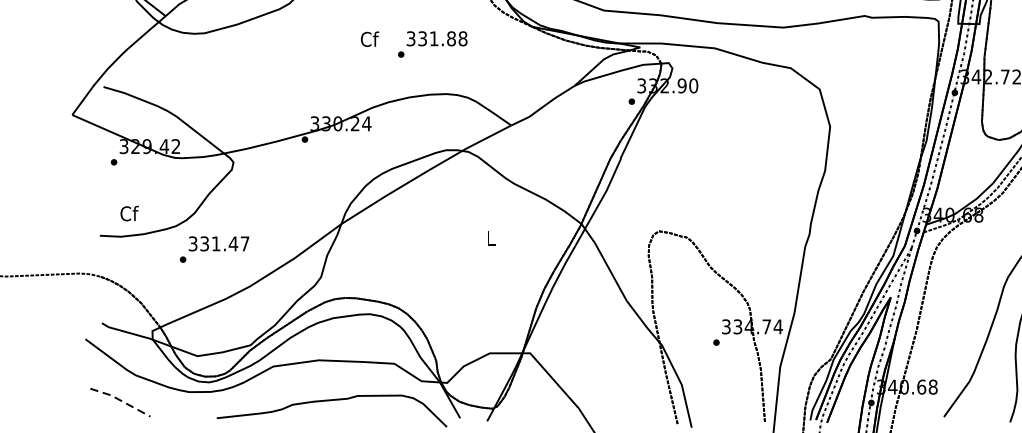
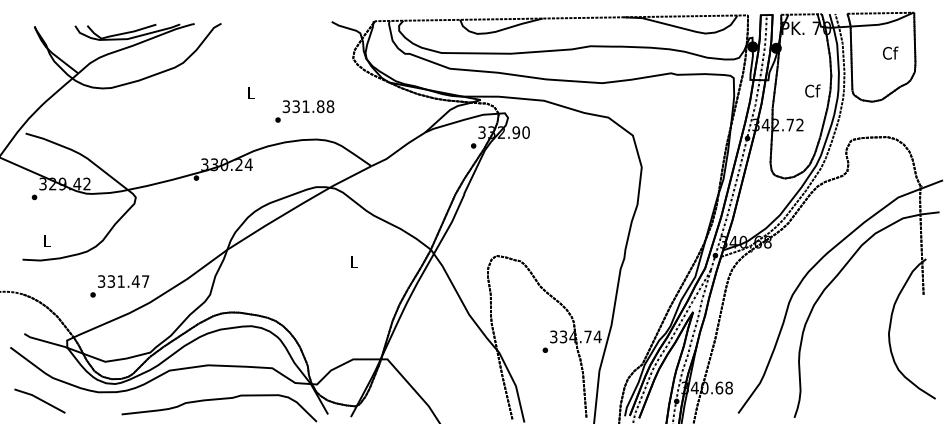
text: (369, 38) -> (251, 92), Cf -> L
text: (432, 44) -> (304, 111), moved
text: (129, 213) -> (47, 240), Cf -> L
text: (214, 249) -> (119, 286), moved
line: (119, 400) -> (39, 399), dashed -> solid

